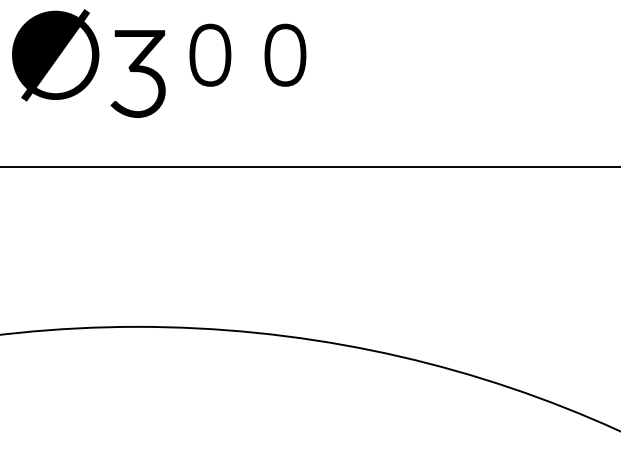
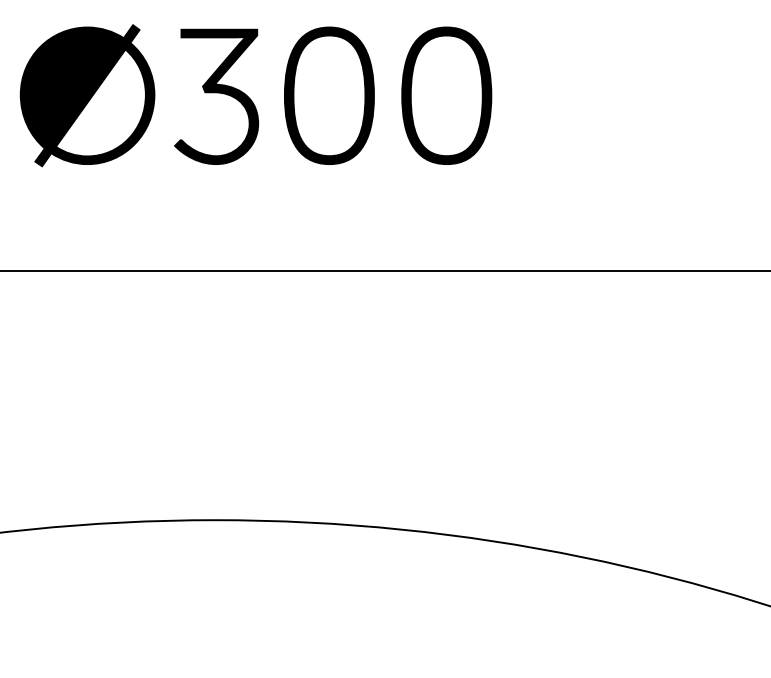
part: (210, 54) -> (329, 94), size x1.43
part: (285, 54) -> (446, 94), size x1.43
part: (137, 73) -> (215, 95), moved

